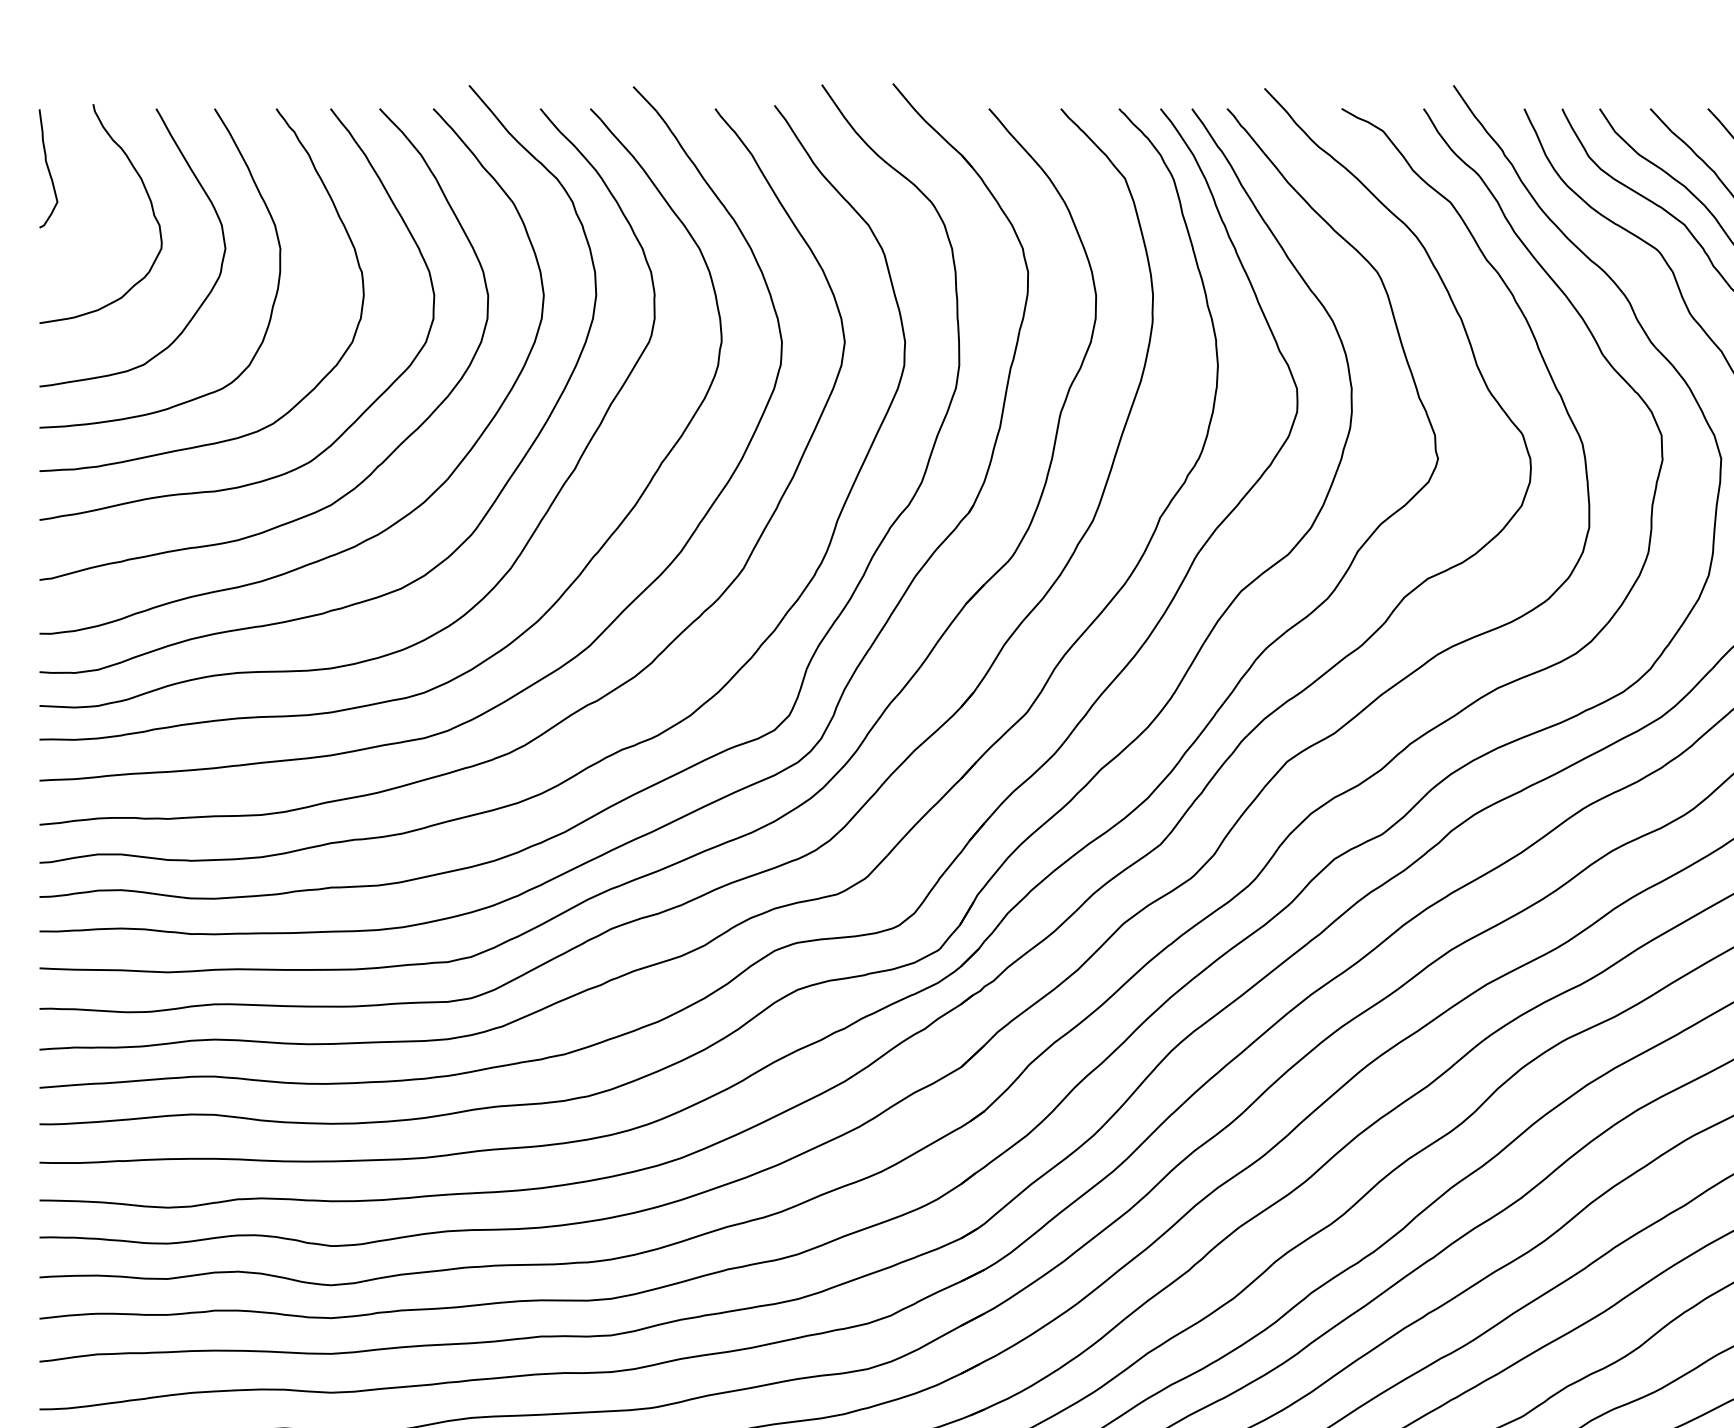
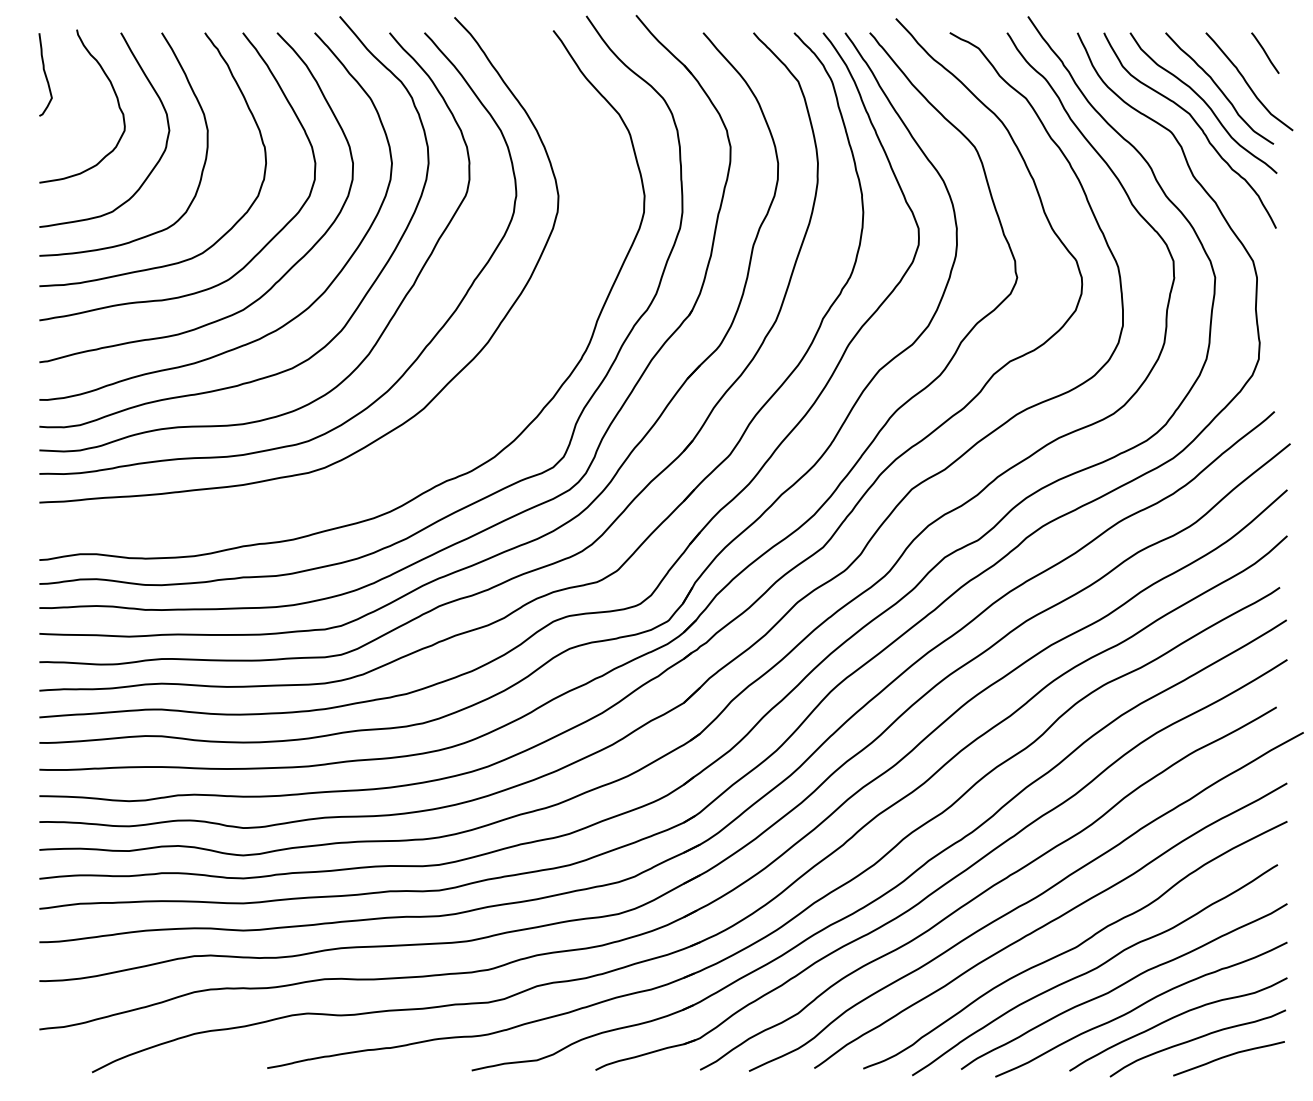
curve: (587, 703) -> (422, 448), removed

